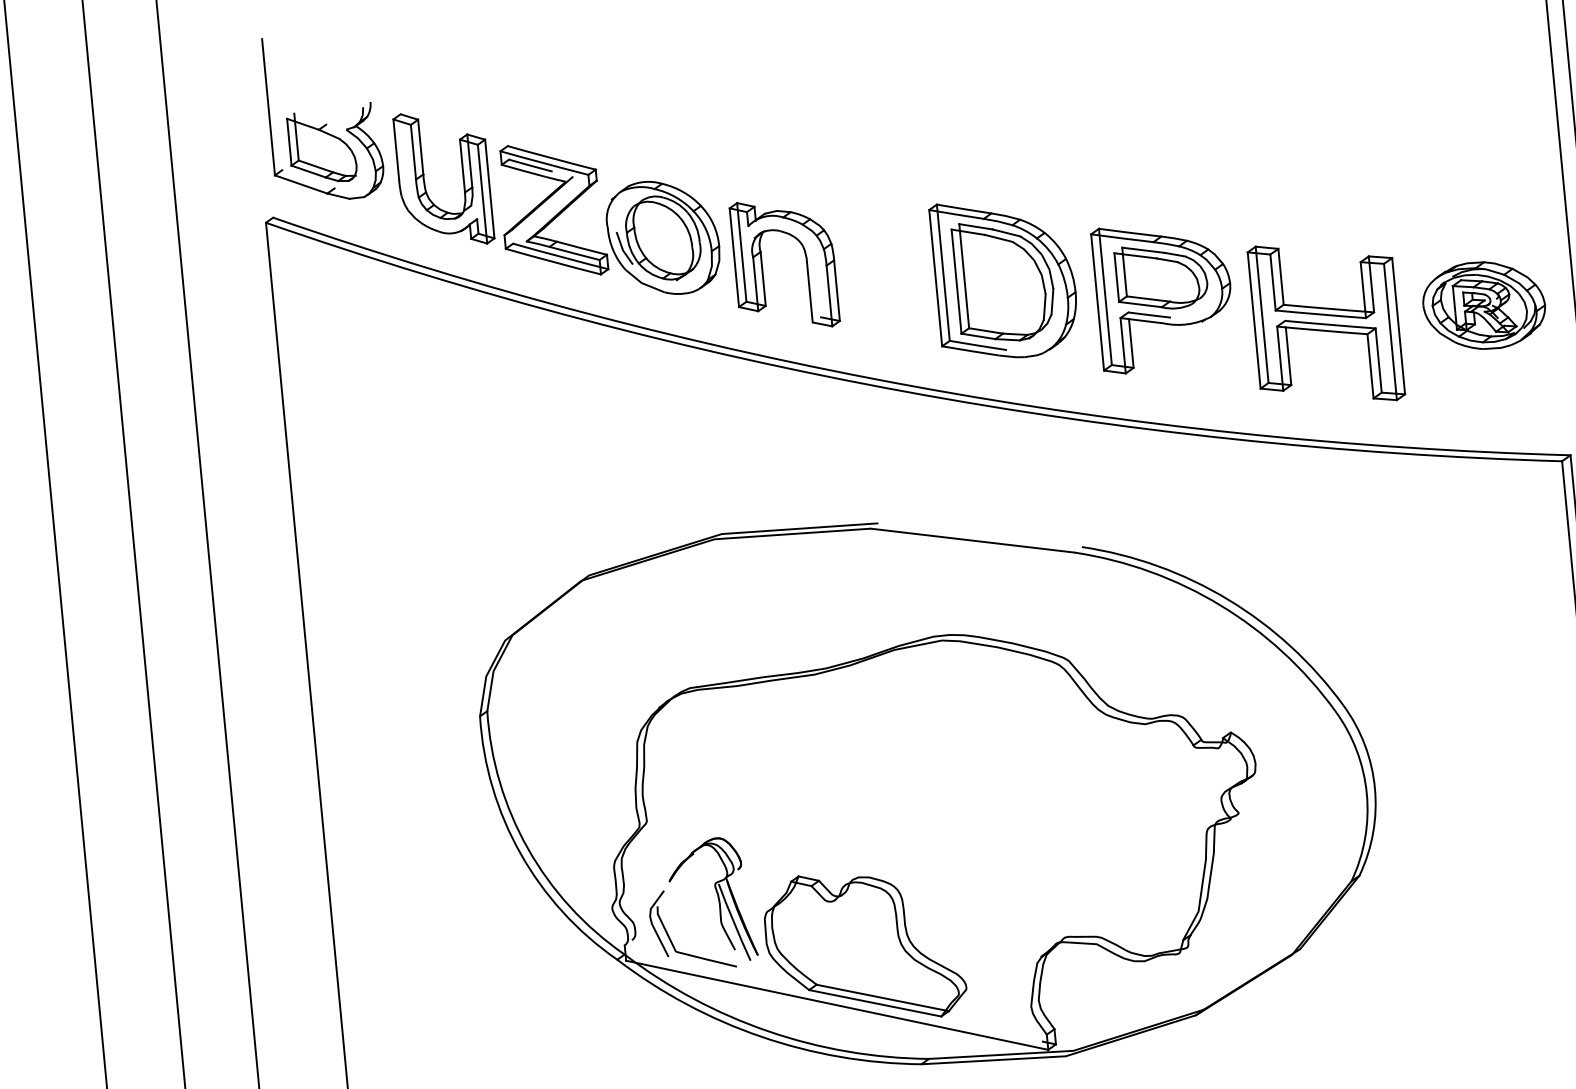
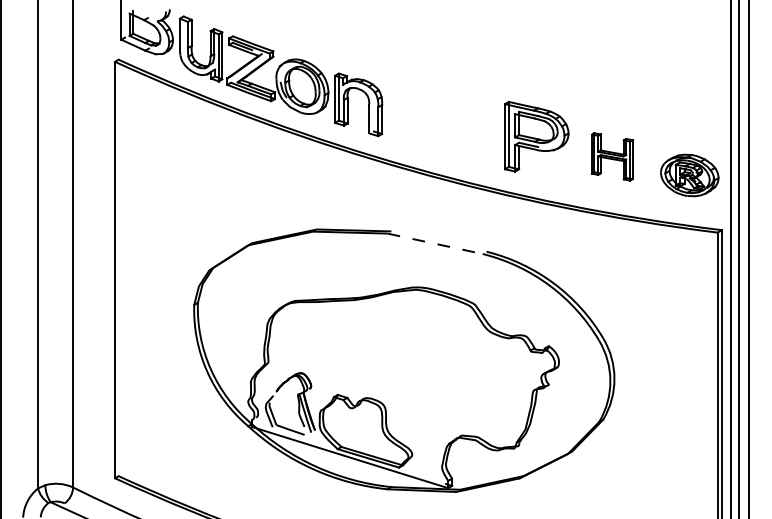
part: (1003, 279) -> (461, 121), removed
part: (1483, 305) -> (689, 175), moved
part: (1326, 322) -> (612, 156), size x0.6
line: (973, 539) -> (435, 243), solid -> dashed

